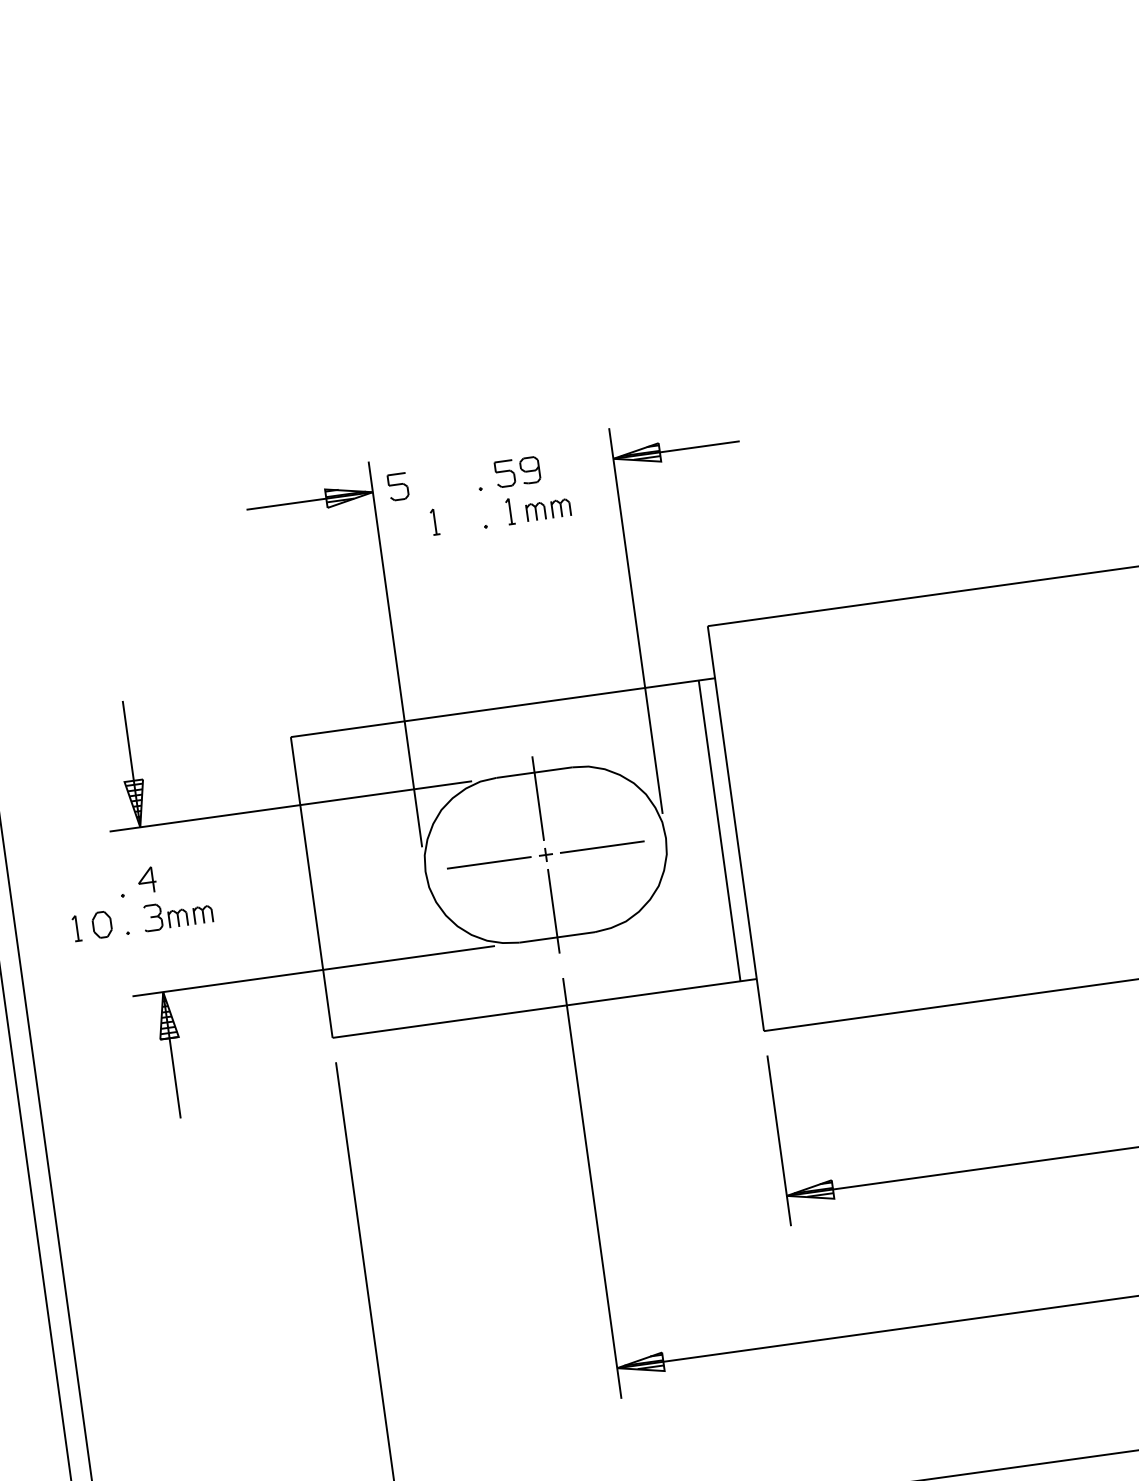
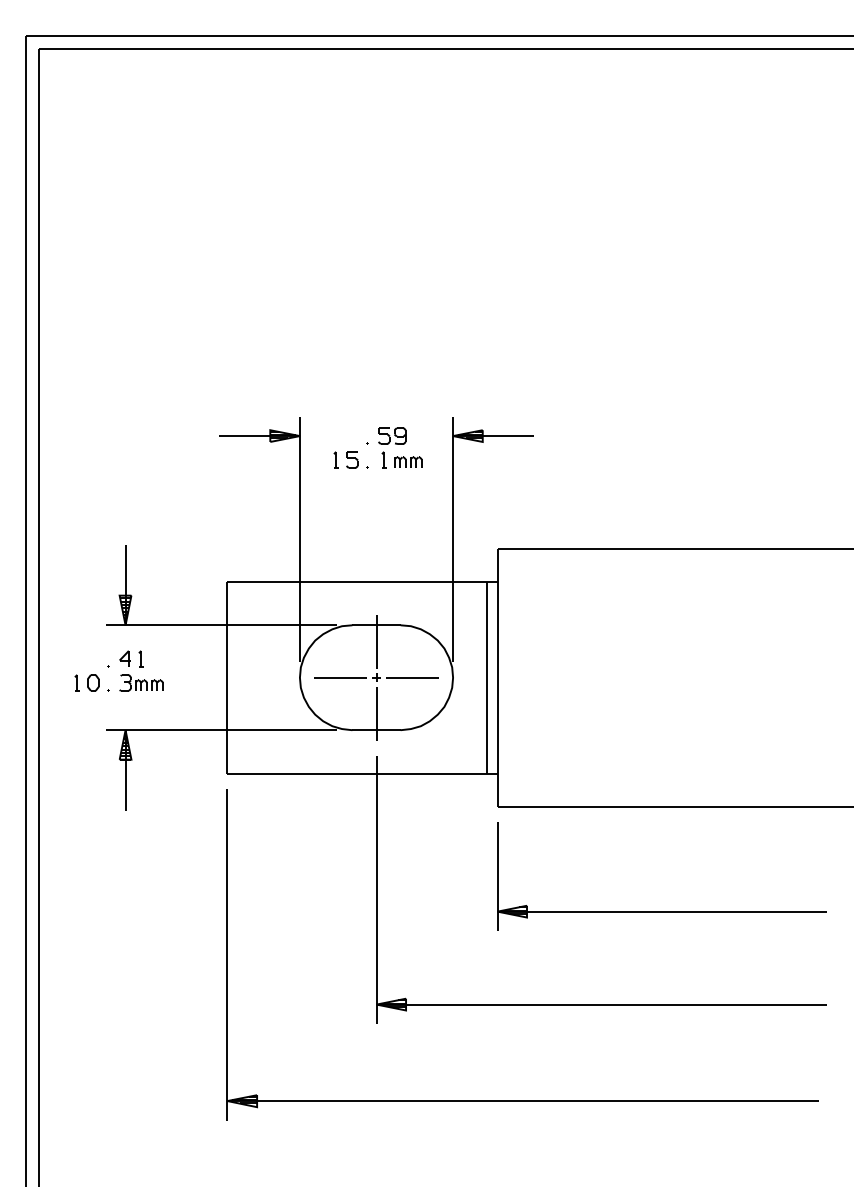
part: (398, 486) -> (352, 459), moved
part: (170, 876) -> (140, 658), added

